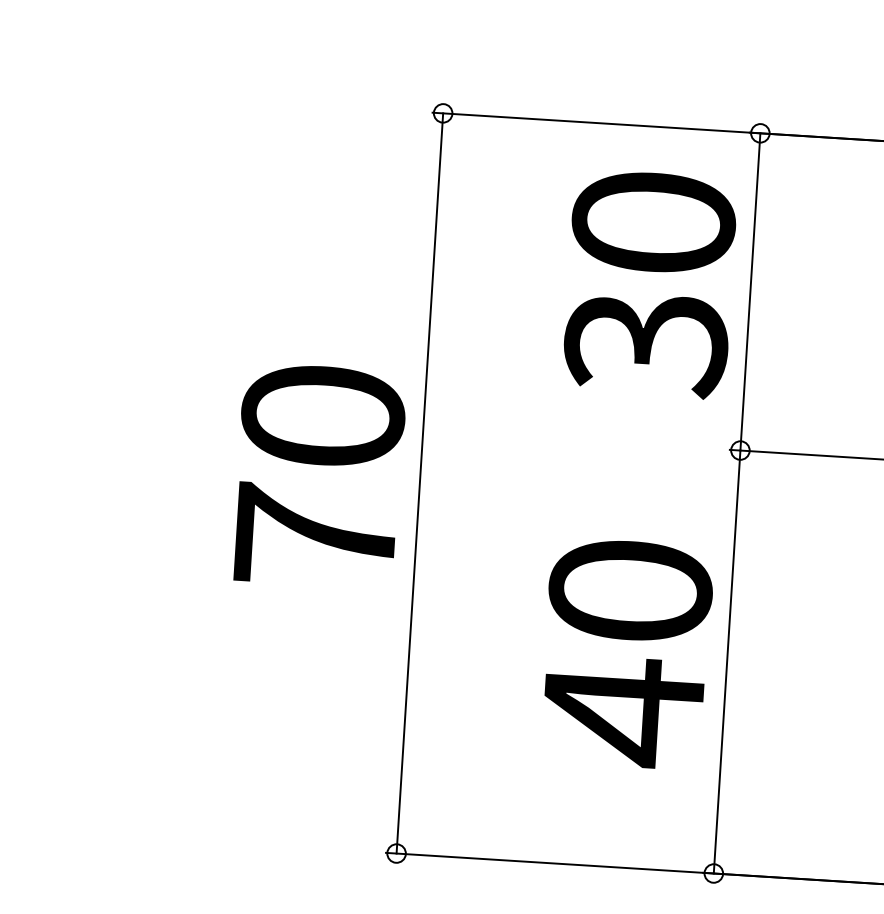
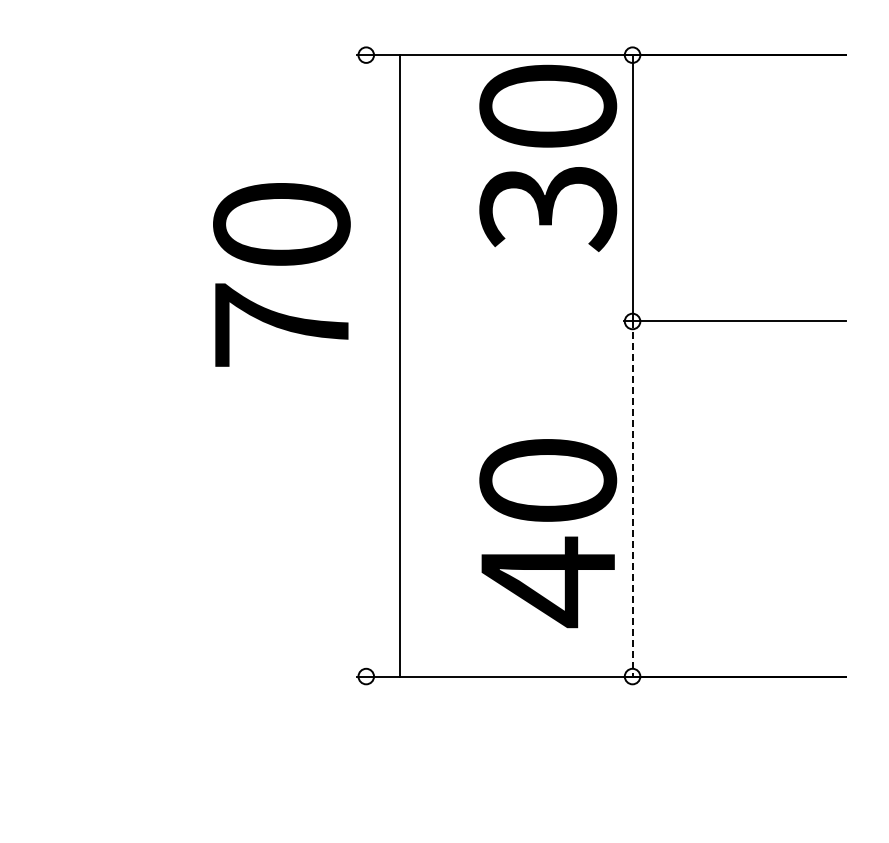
text: (650, 283) -> (548, 157), moved
text: (319, 475) -> (281, 274), moved
line: (420, 483) -> (400, 365), moved
text: (627, 653) -> (548, 533), moved
line: (726, 662) -> (632, 499), solid -> dashed

